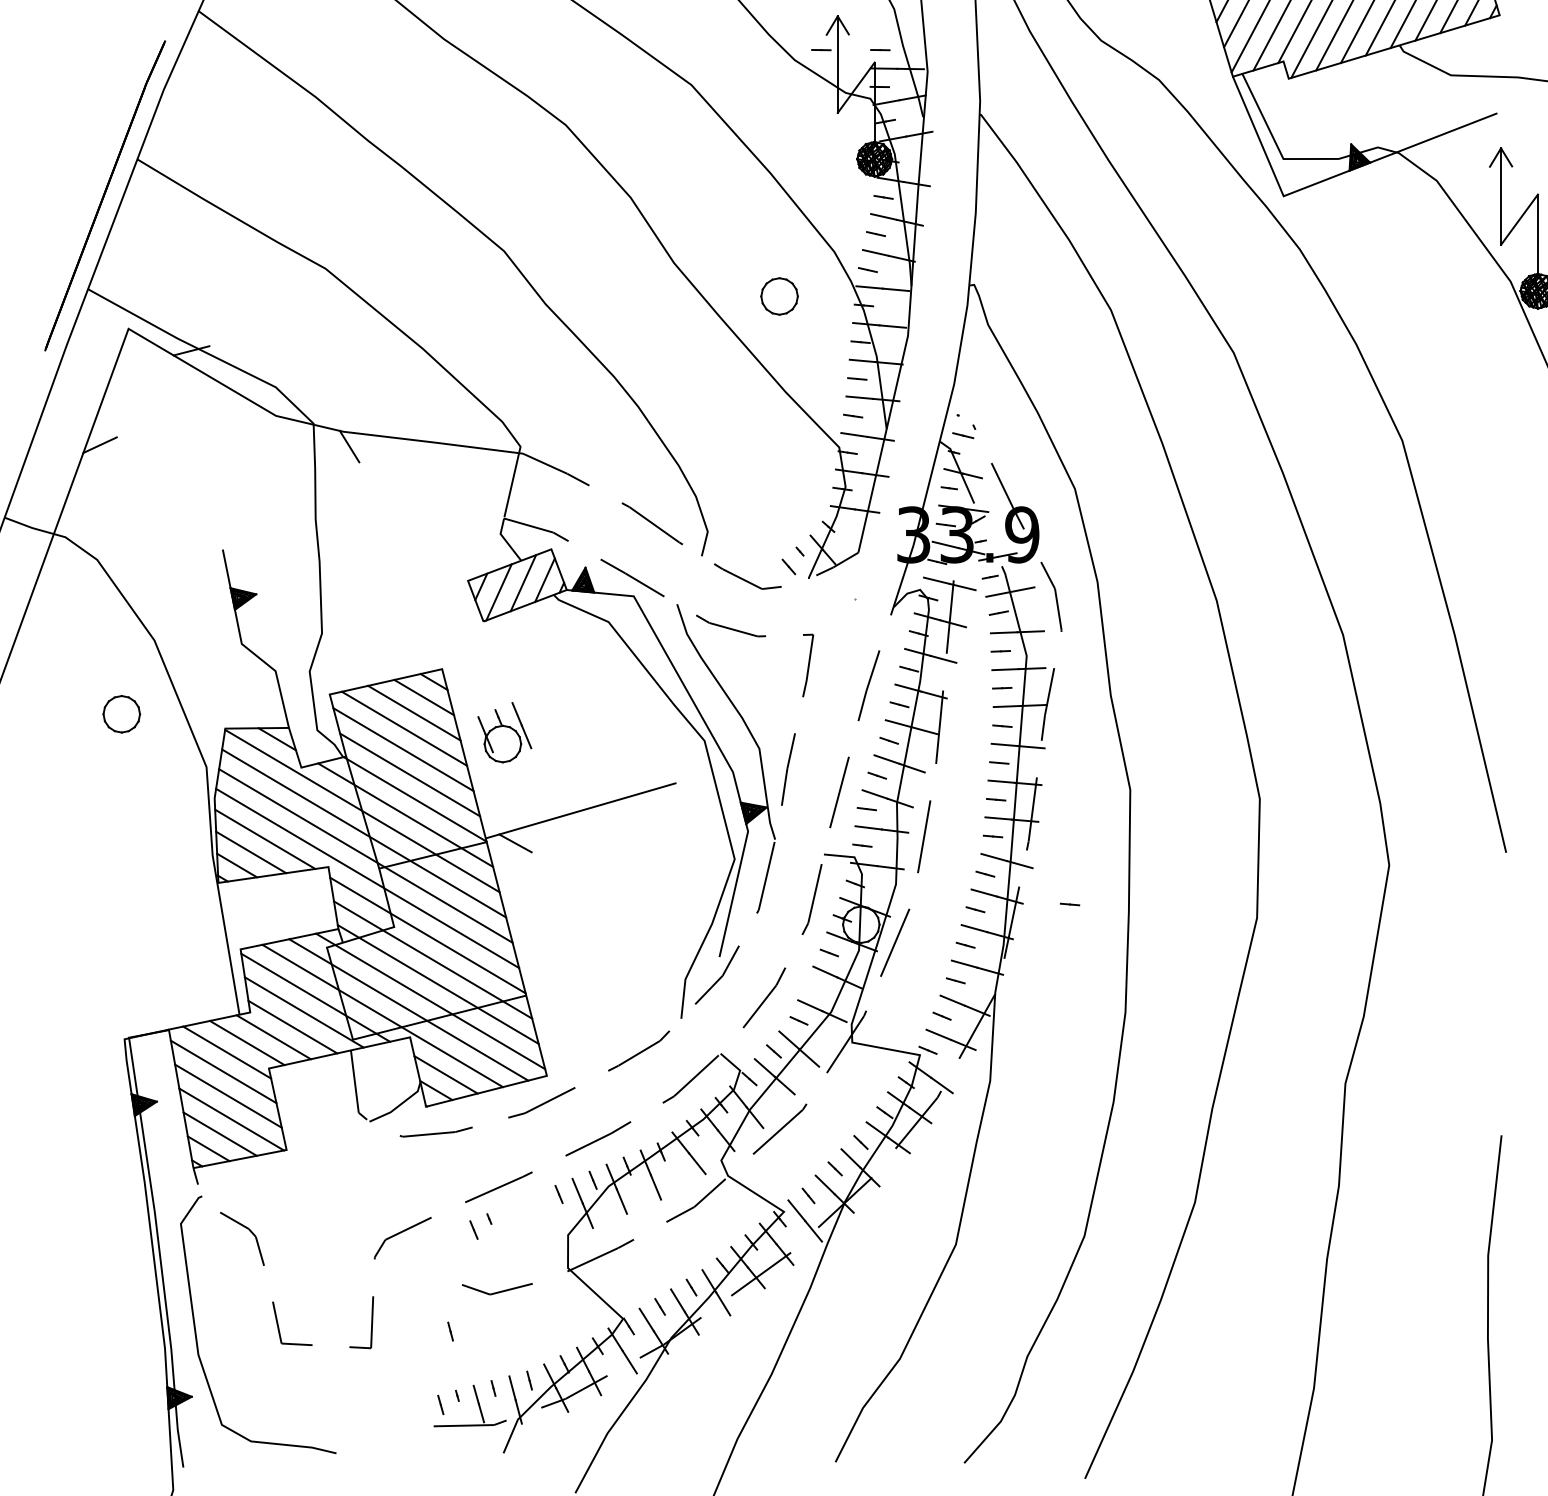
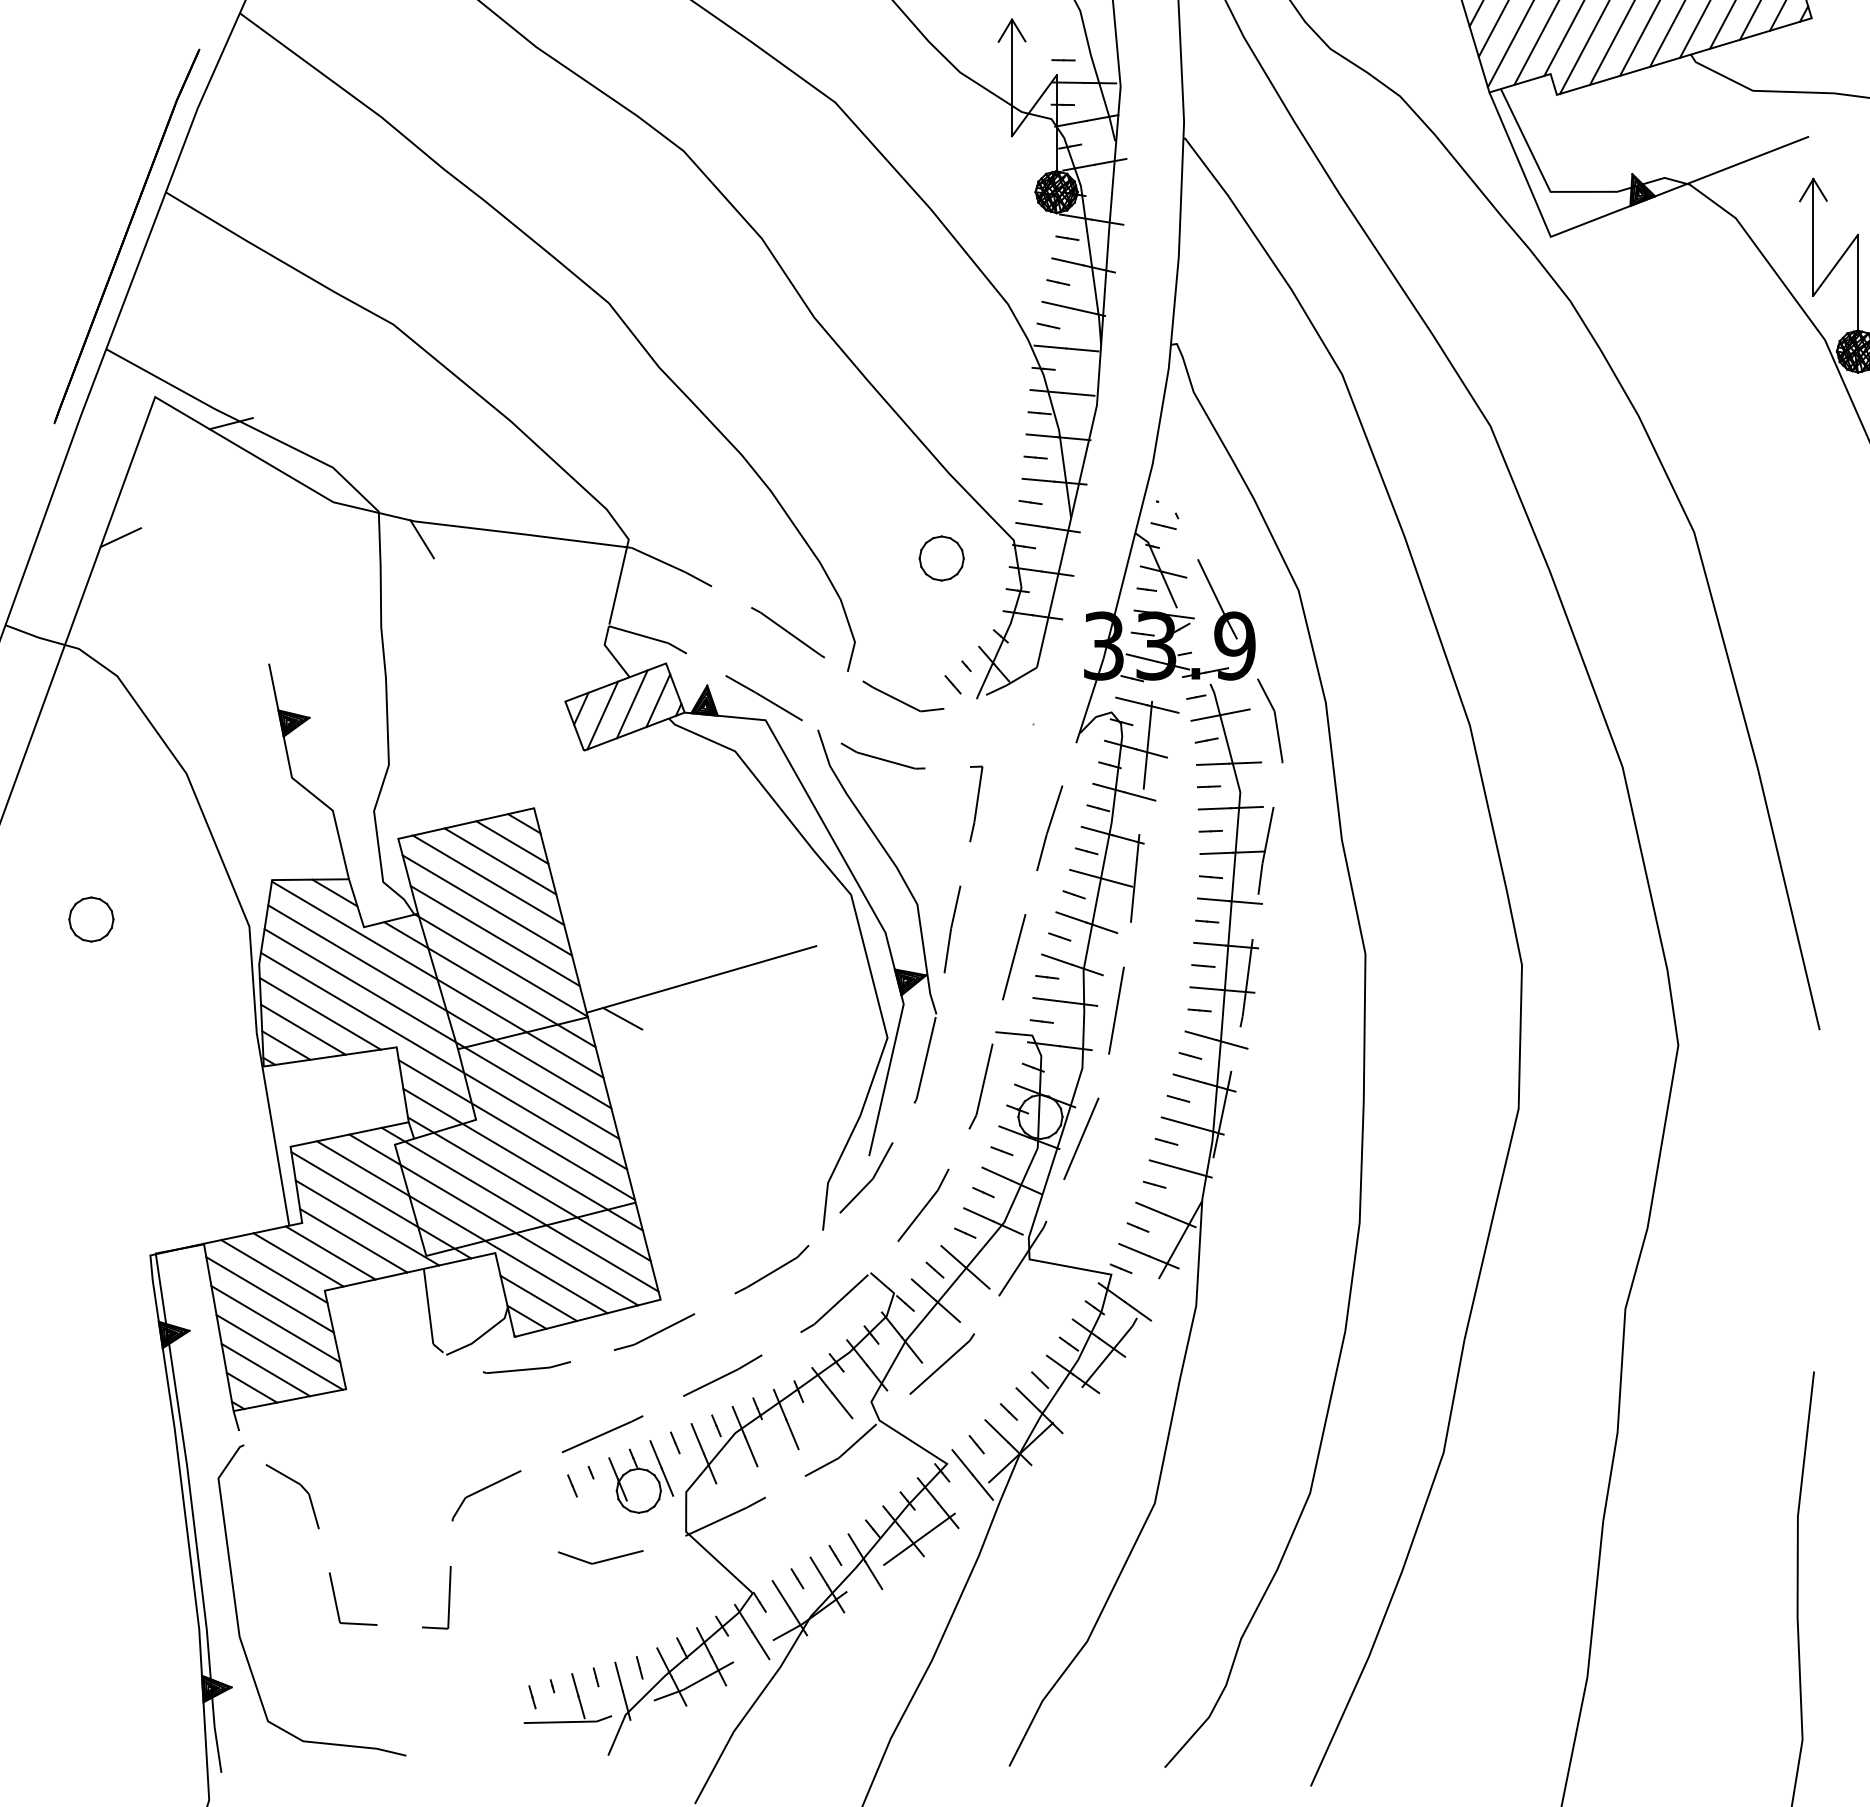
line: (821, 50) -> (992, 60), removed
part: (779, 296) -> (941, 558), moved
part: (121, 714) -> (91, 919), moved
part: (504, 732) -> (640, 1476), moved
line: (1070, 904) -> (1293, 1092), removed
line: (813, 986) -> (982, 1191), added
line: (450, 1331) -> (544, 1608), removed

